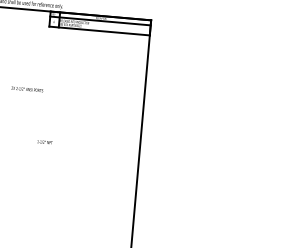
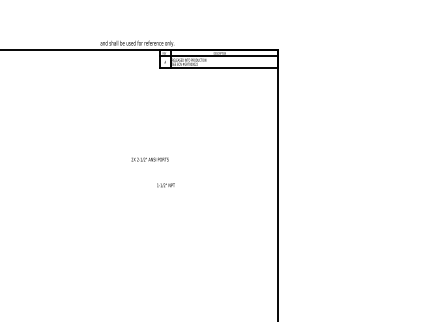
text: (26, 89) -> (149, 159), moved
text: (44, 142) -> (165, 185), moved

